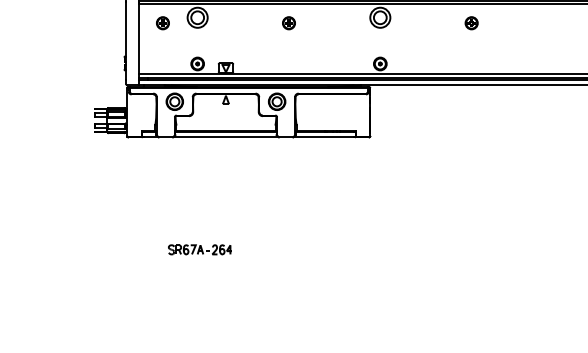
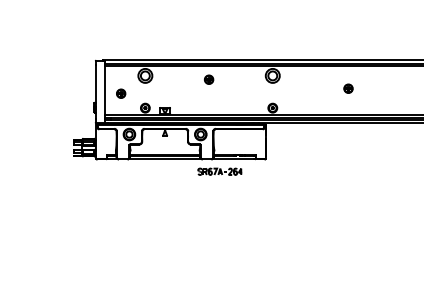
part: (163, 22) -> (121, 93), moved
part: (471, 22) -> (348, 88), moved
part: (199, 249) -> (219, 171), moved

